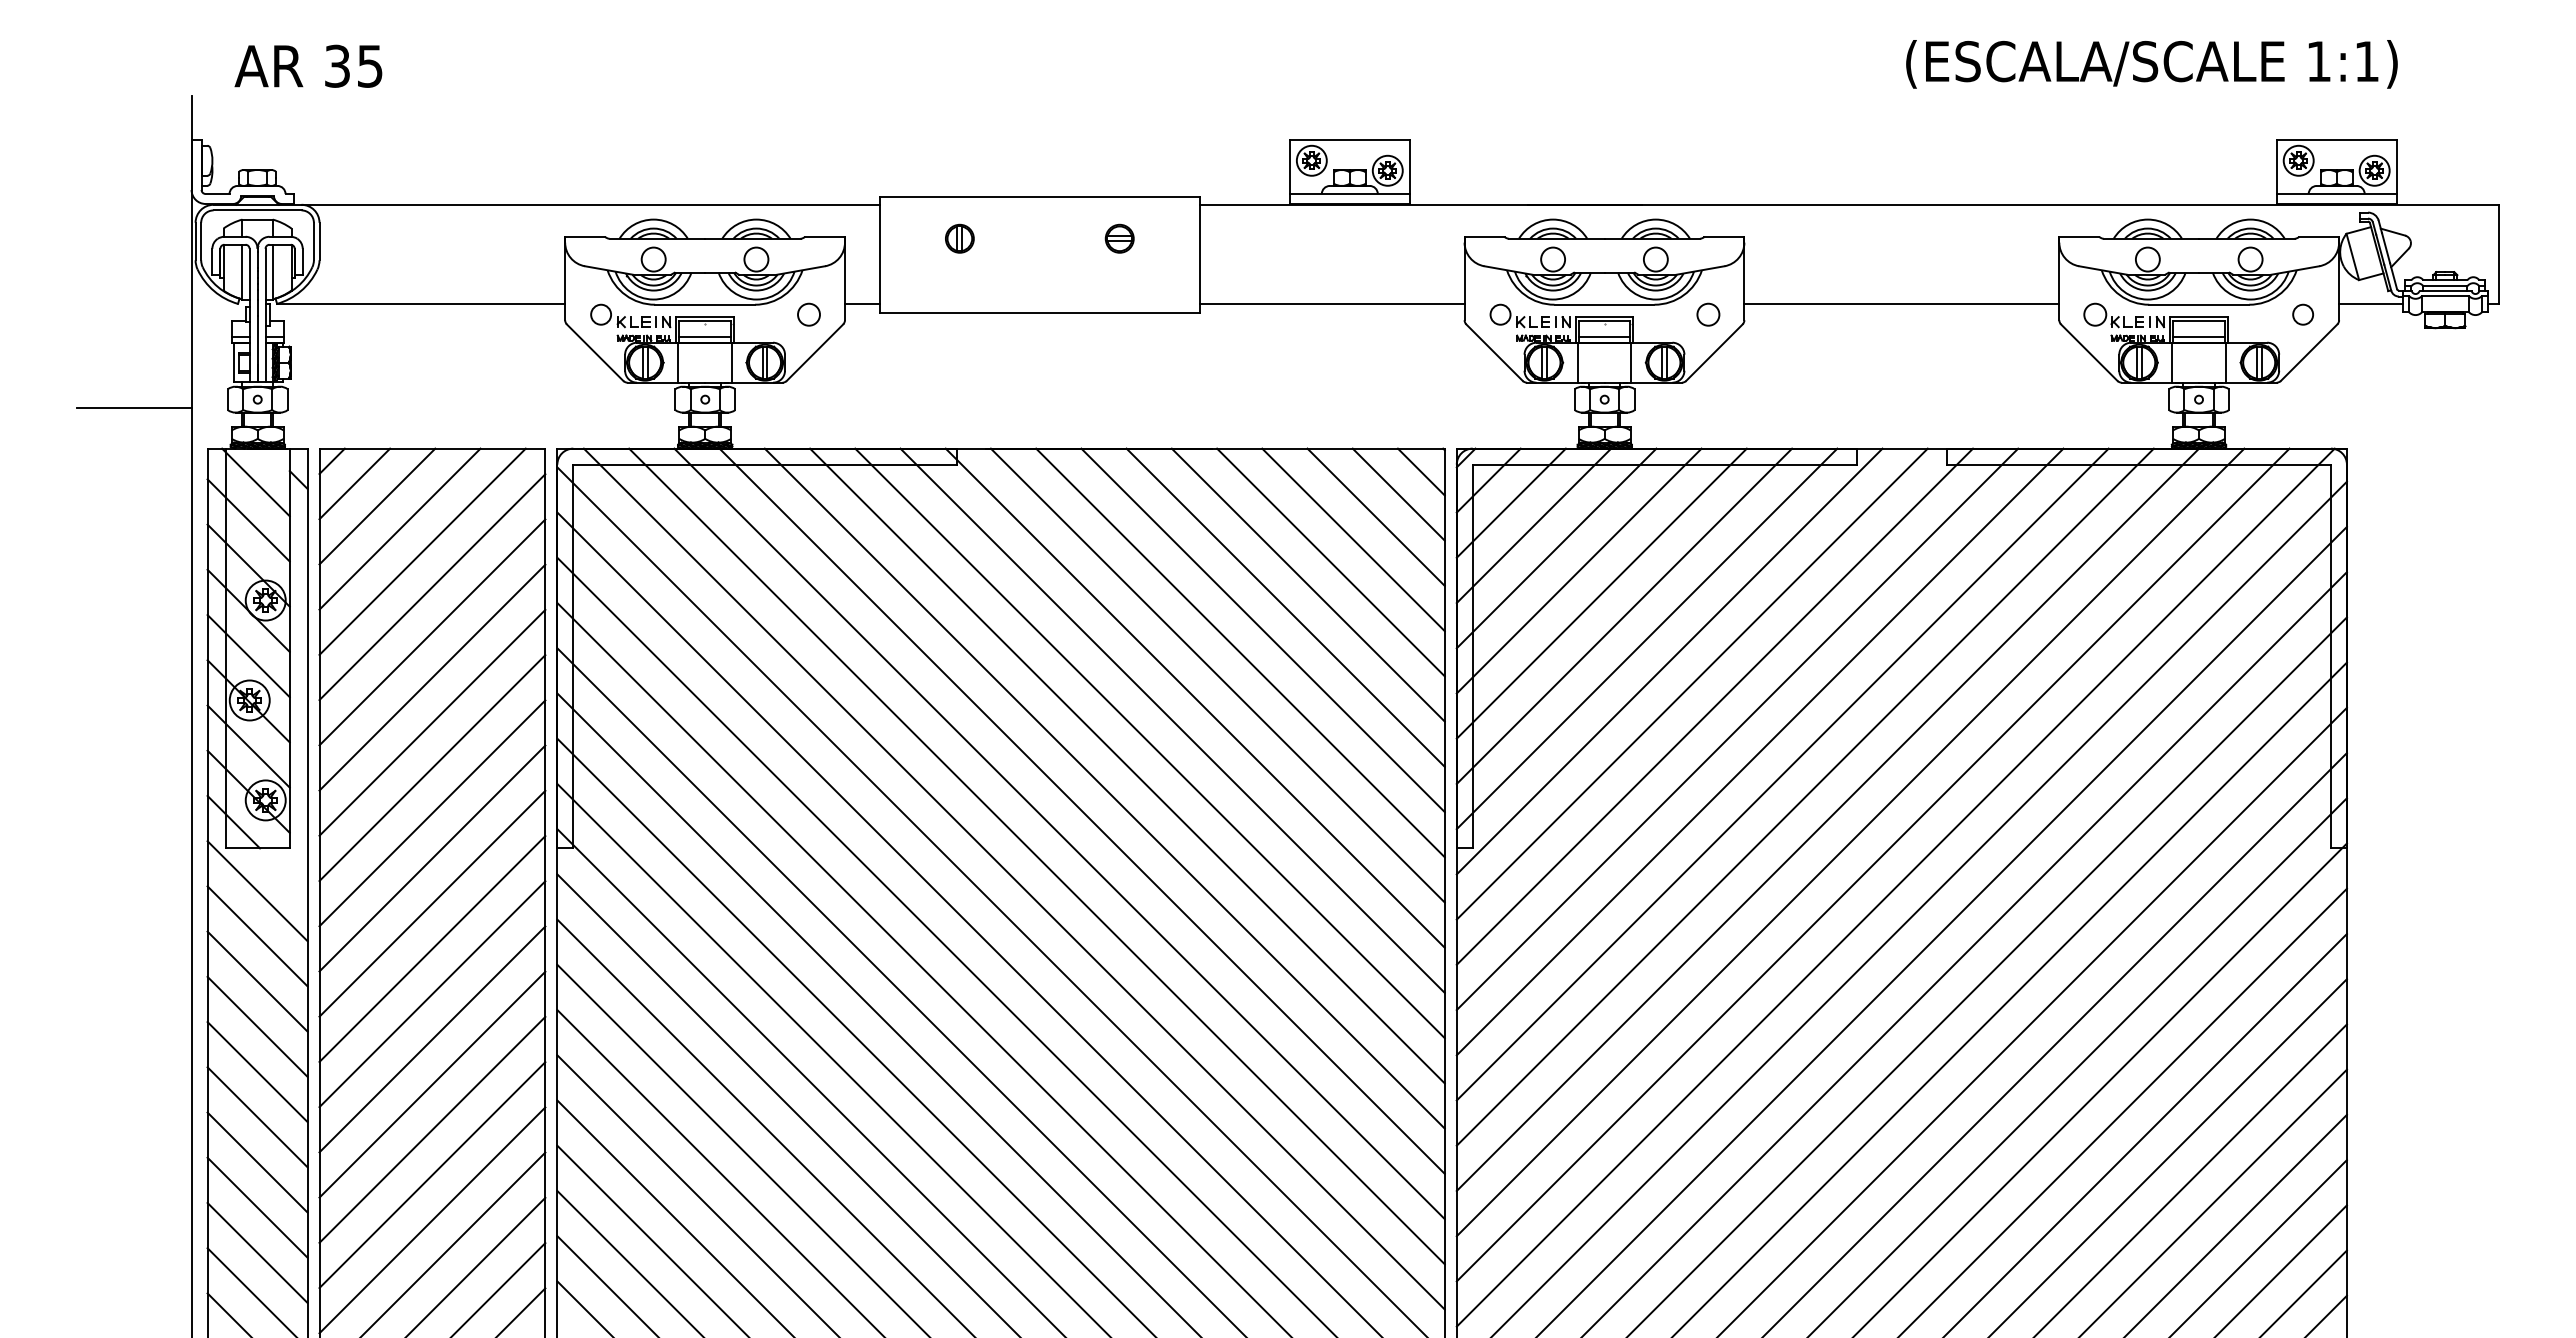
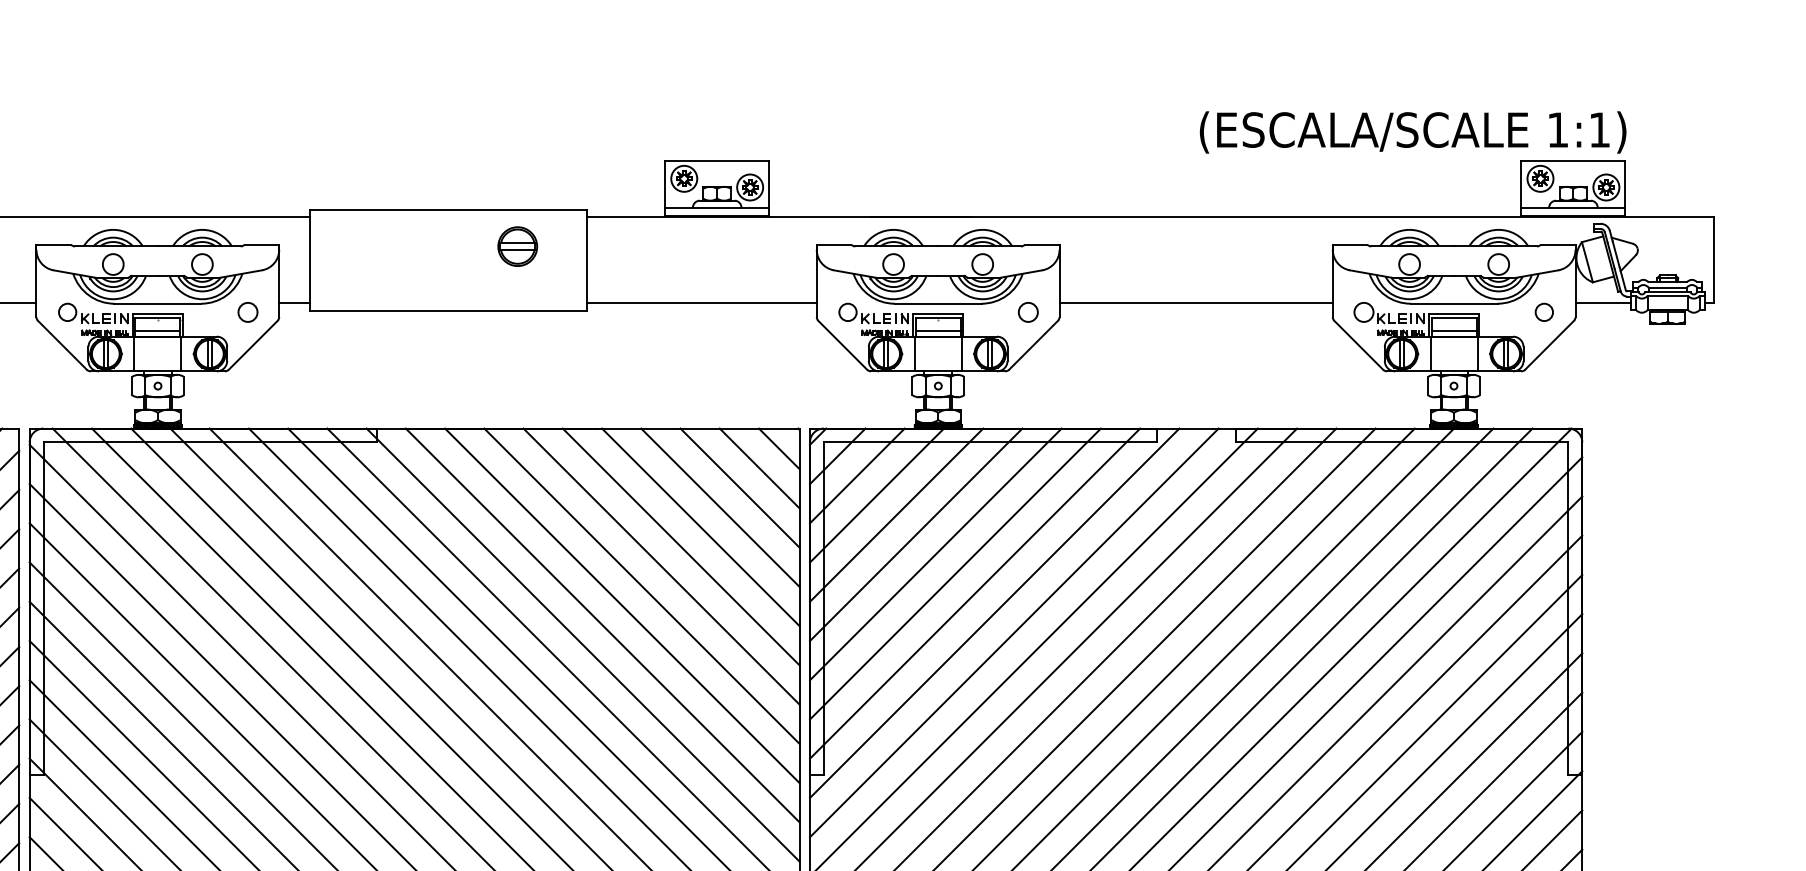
text: (2151, 64) -> (1412, 132), moved
part: (959, 238) -> (378, 246), removed
part: (1119, 238) -> (517, 246), size x1.6

